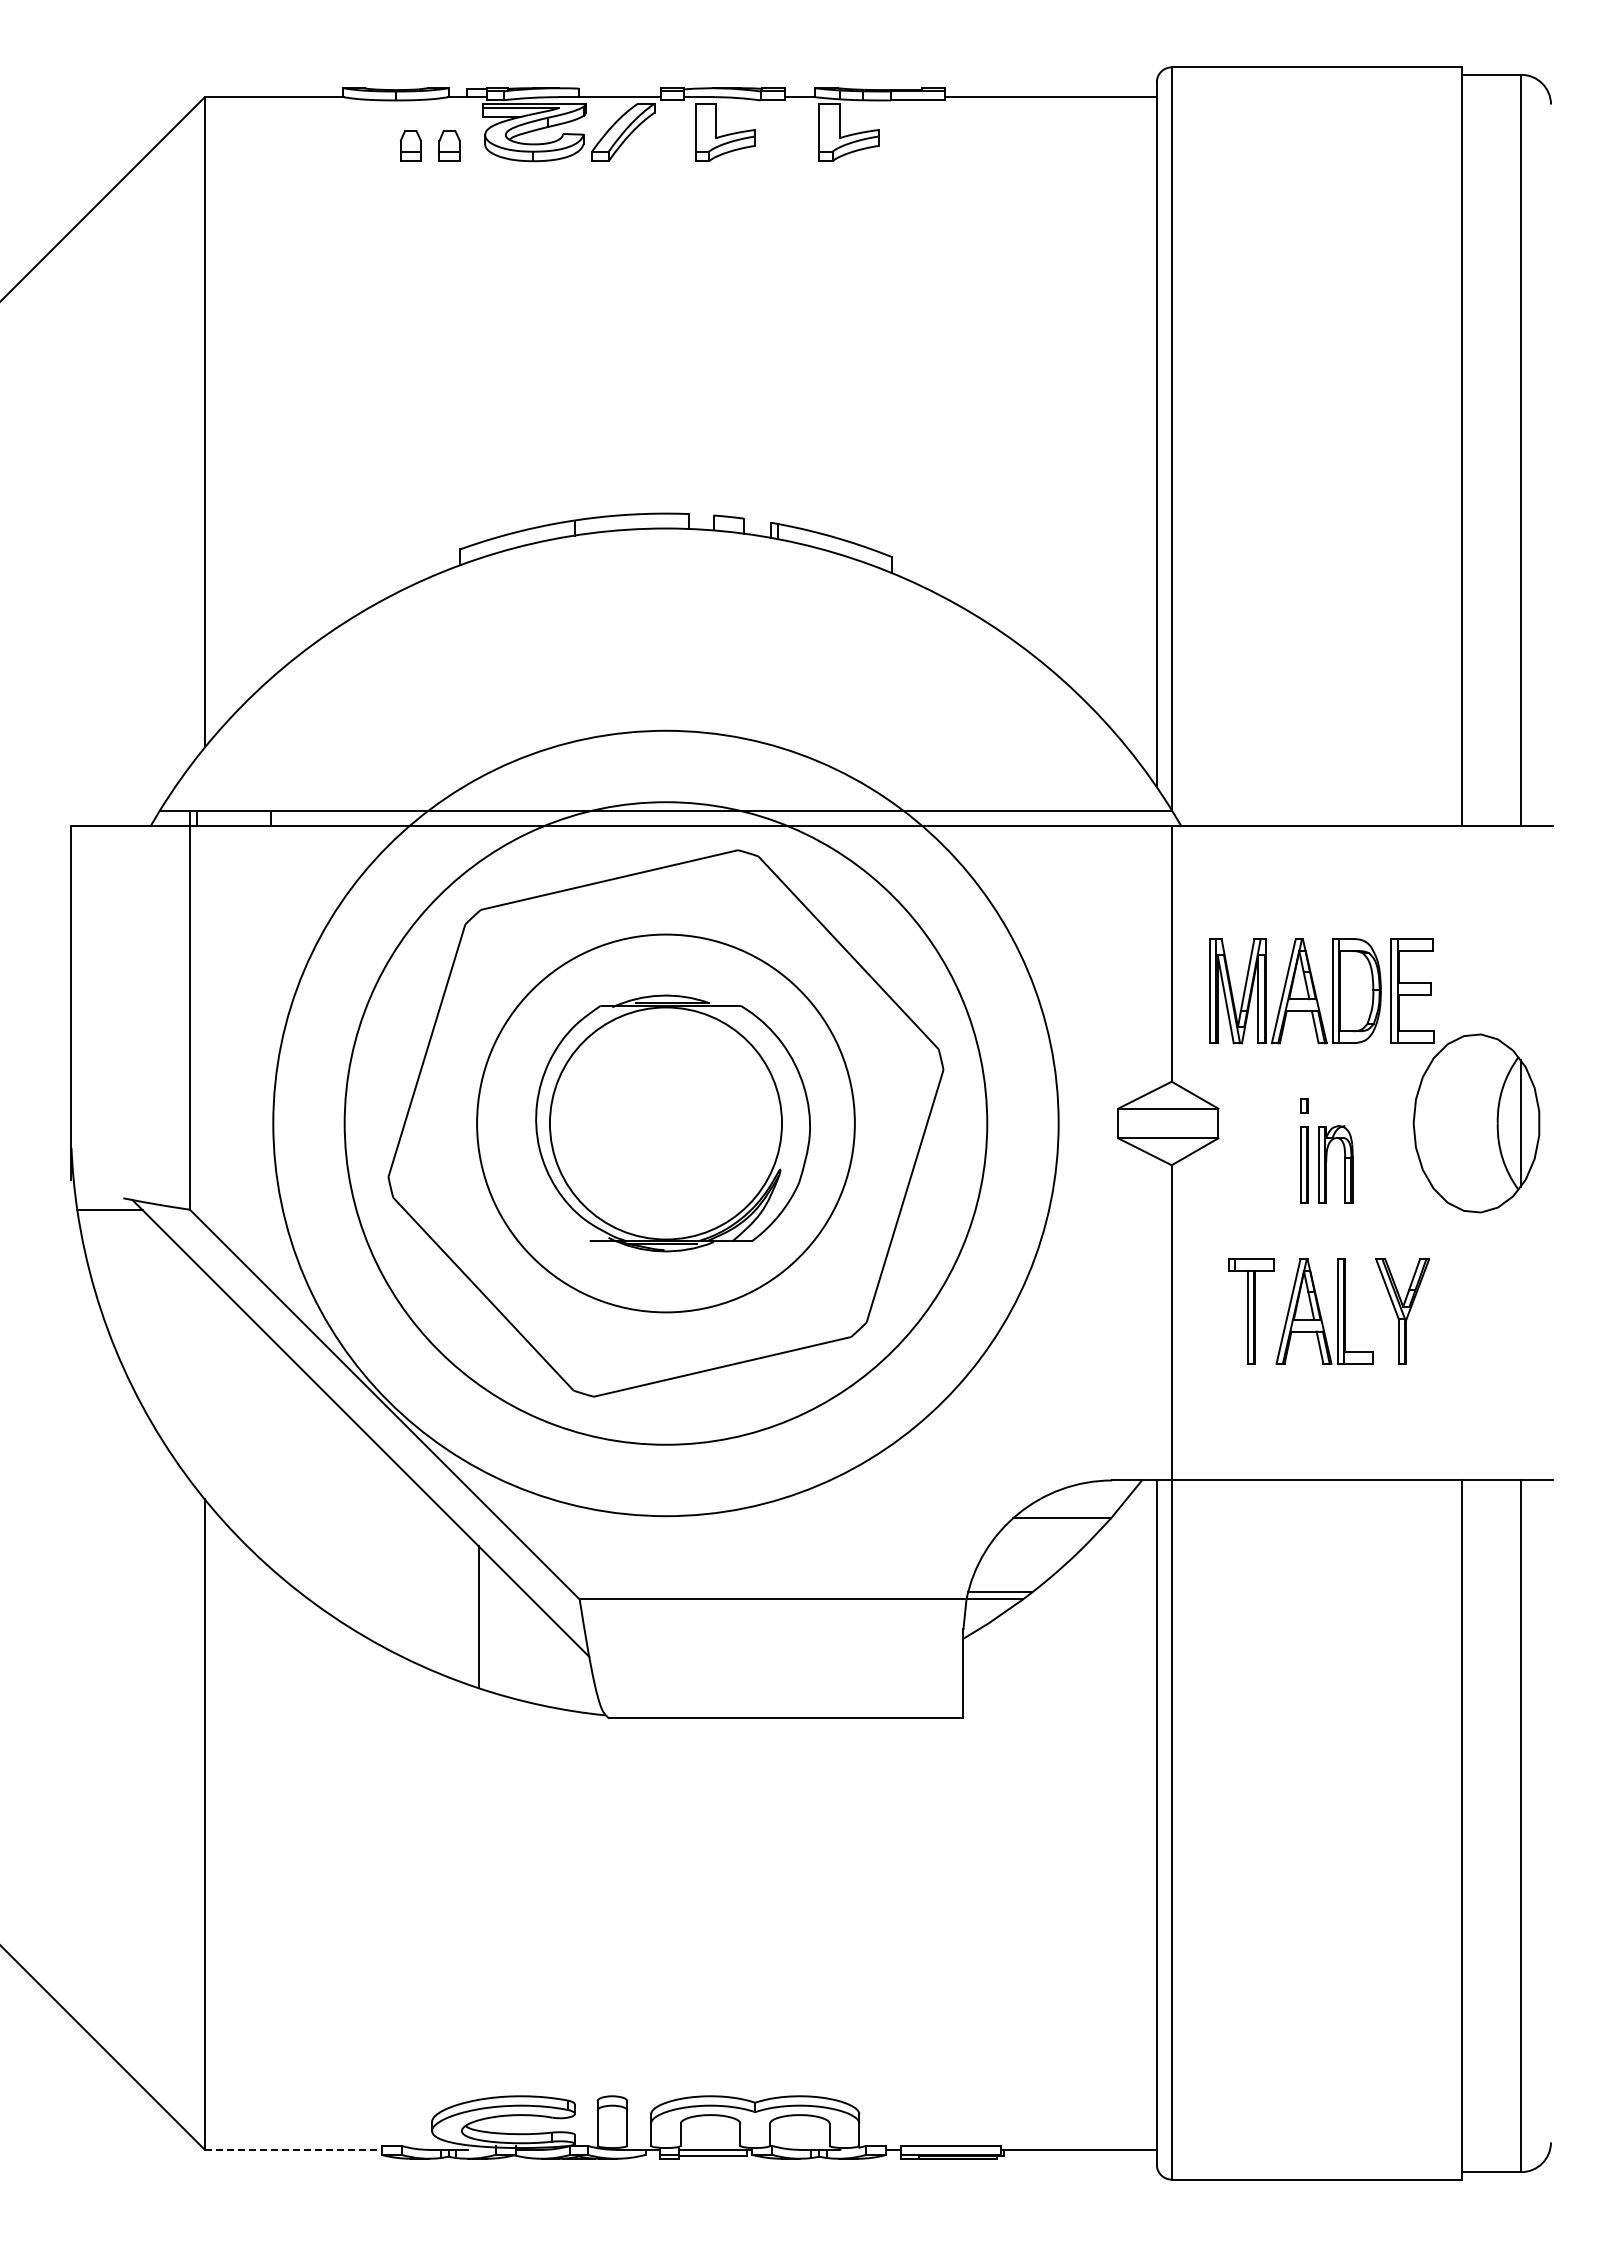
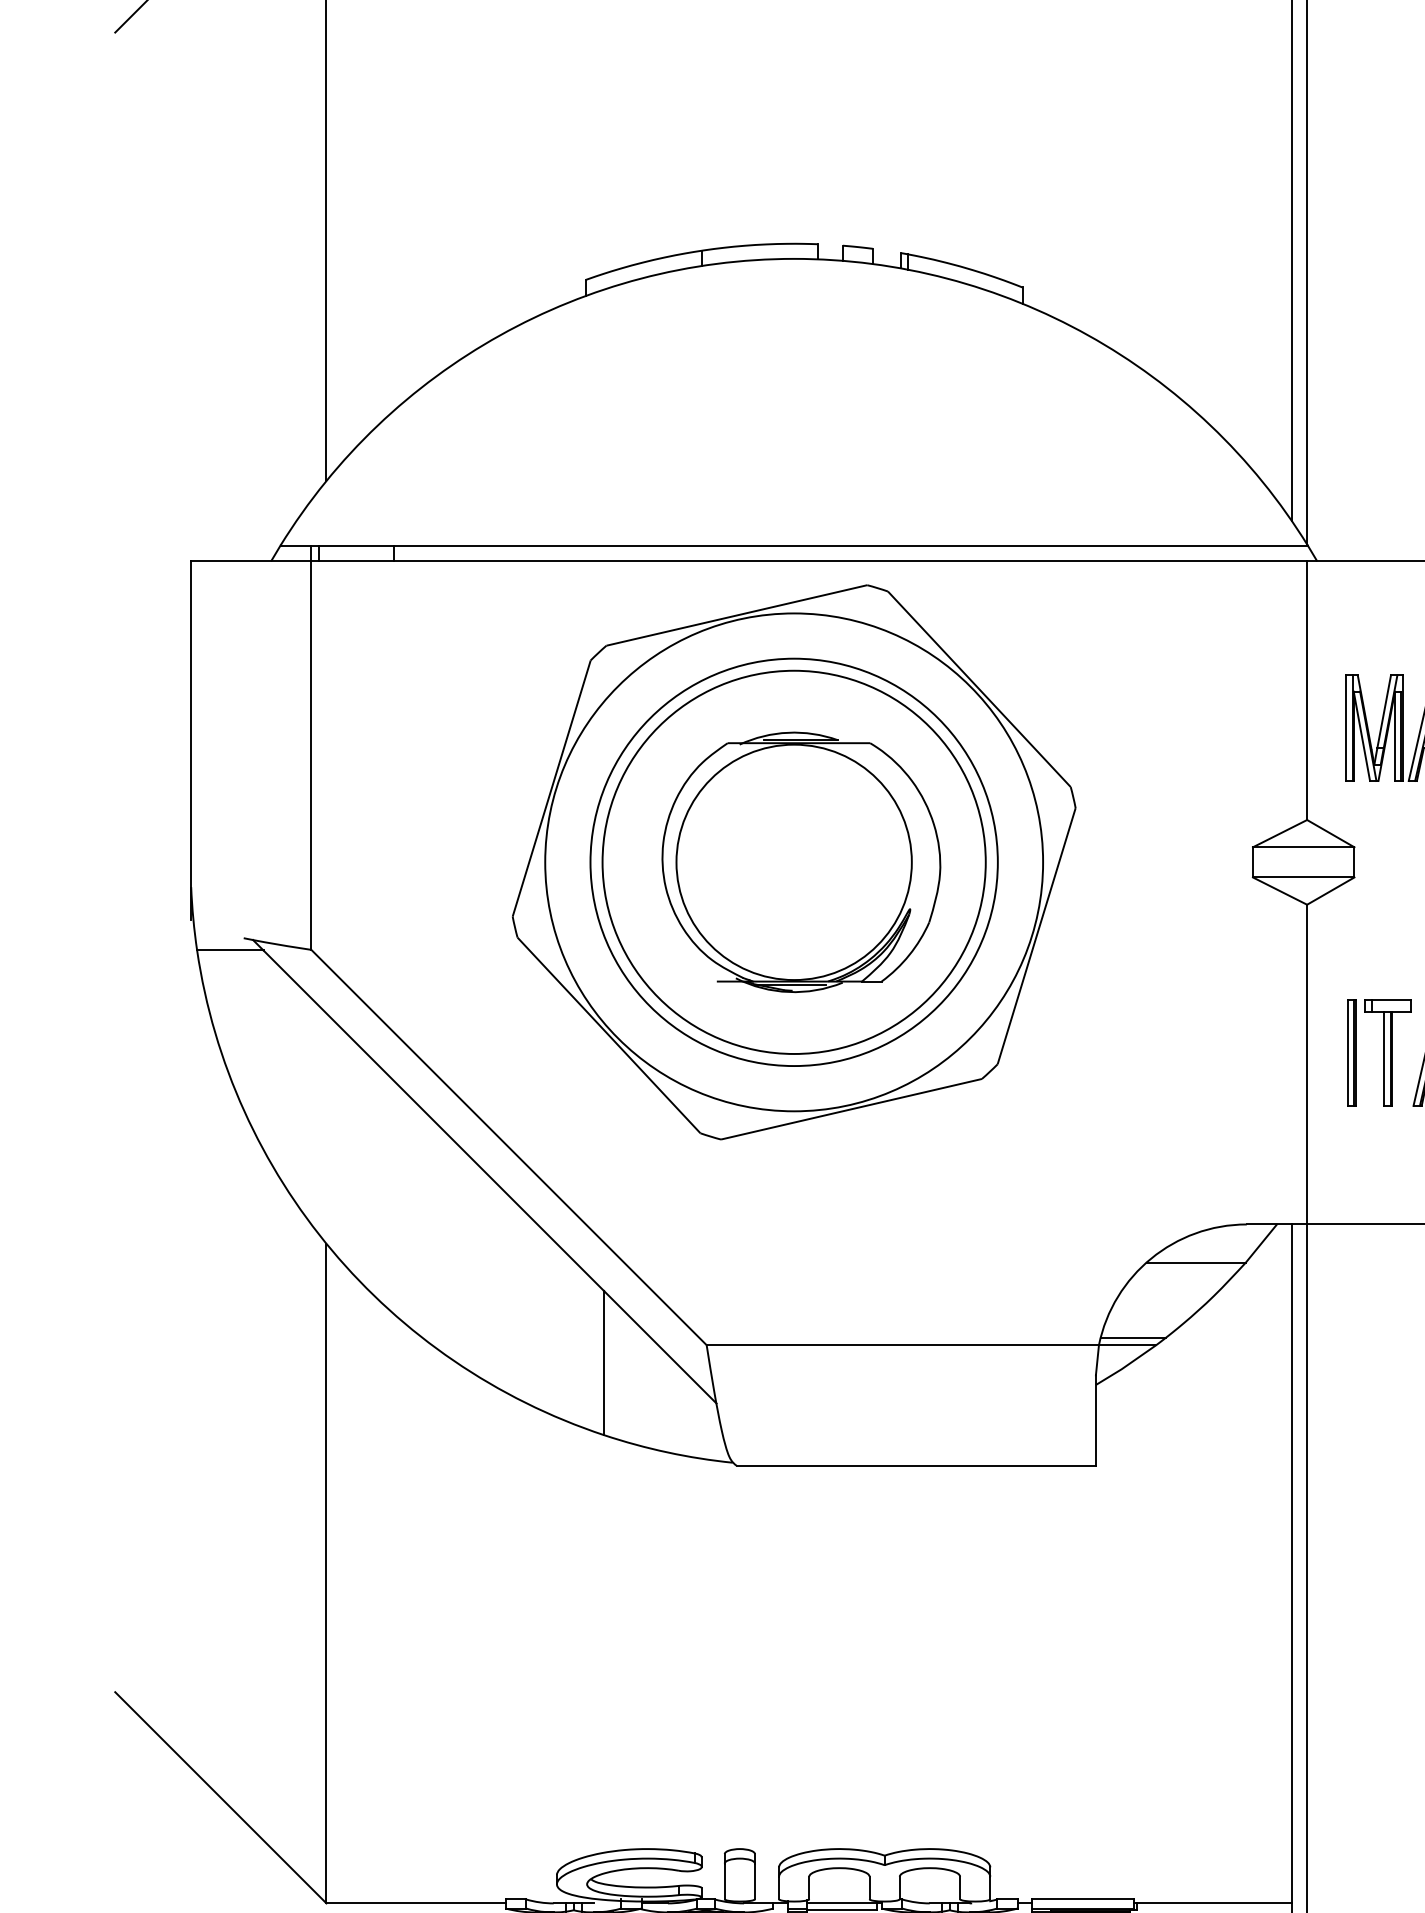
circle: (665, 1123) -> (793, 862), size x0.62
circle: (665, 1123) -> (793, 862), size x0.62
part: (1215, 1311) -> (1351, 1053), added
line: (293, 2149) -> (416, 1903), dashed -> solid

